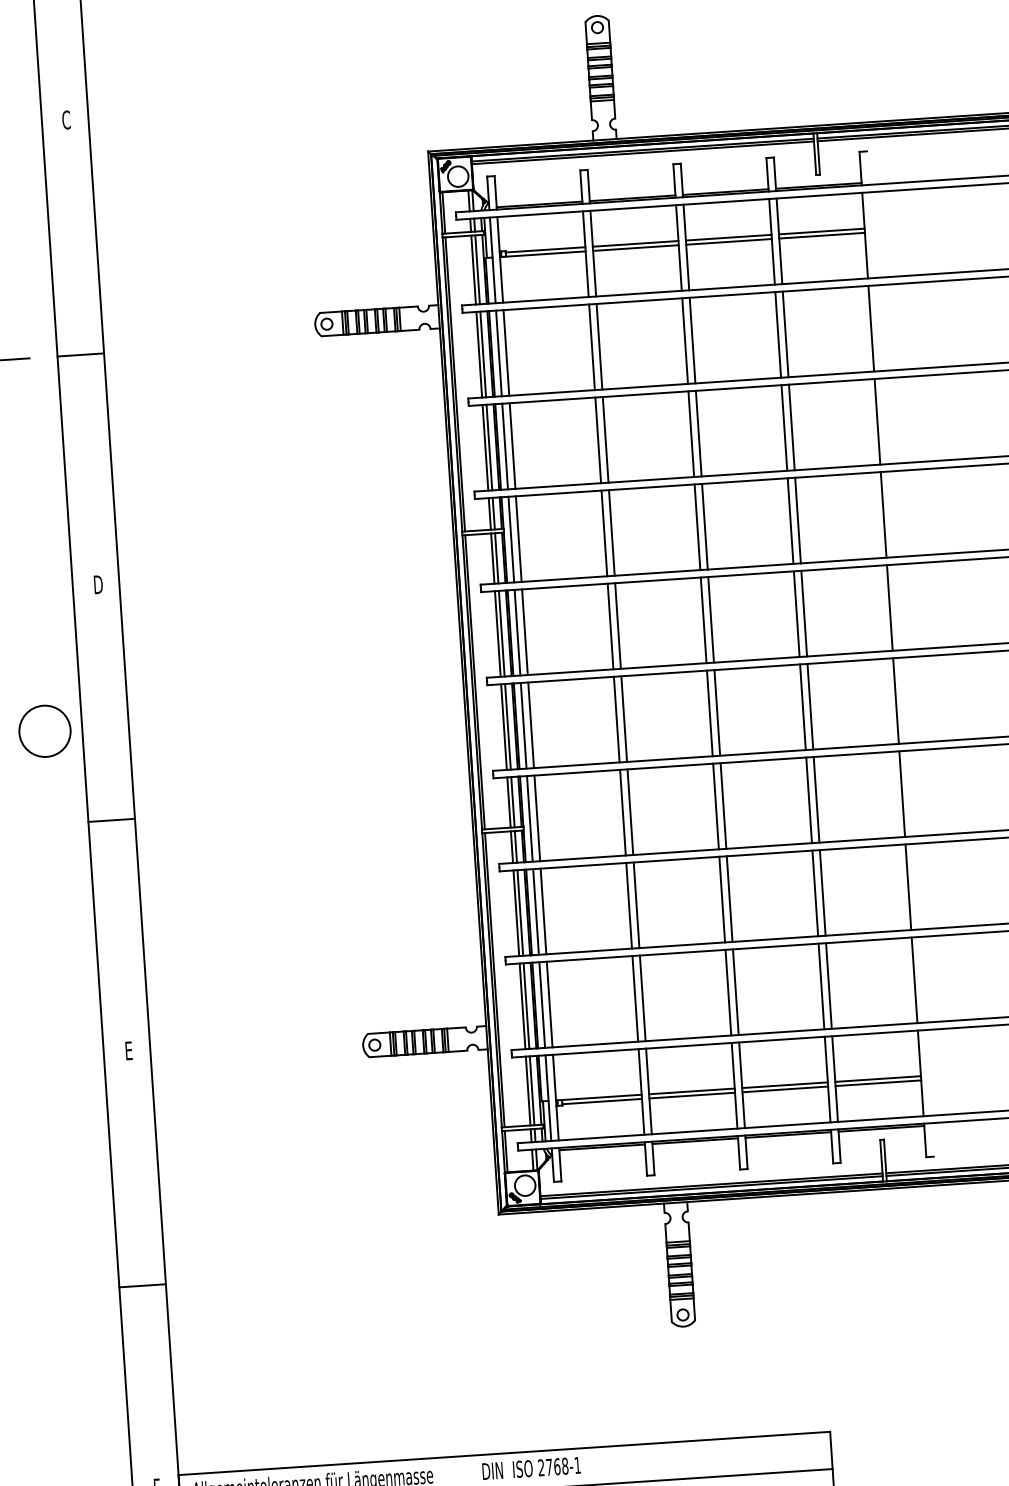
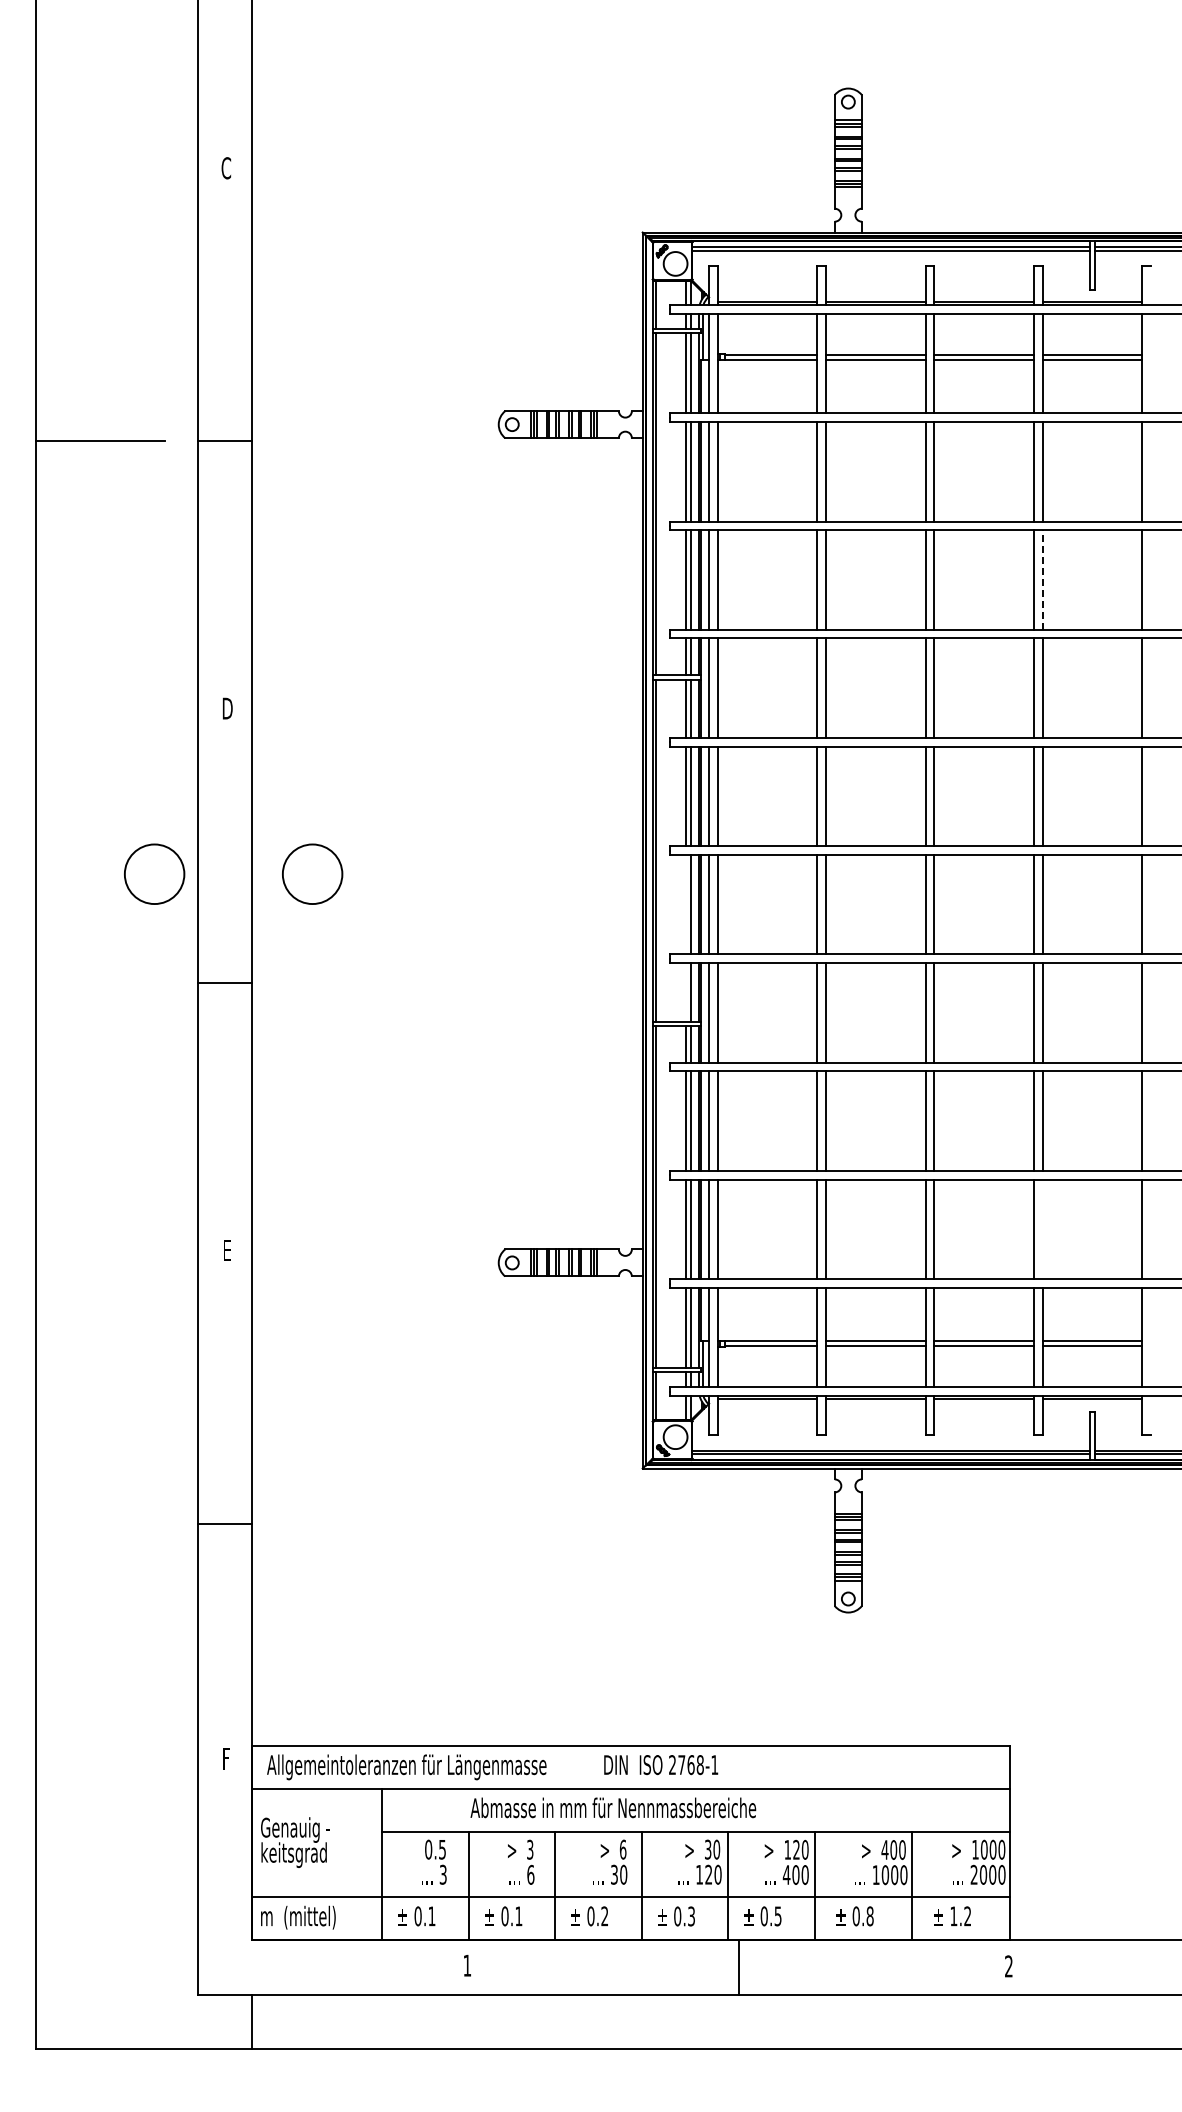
line: (791, 427) -> (1042, 579), solid -> dashed
circle: (180, 721) -> (312, 873), added
line: (504, 726) -> (686, 904), removed
line: (509, 802) -> (686, 992), removed
line: (828, 986) -> (1042, 1229), removed

